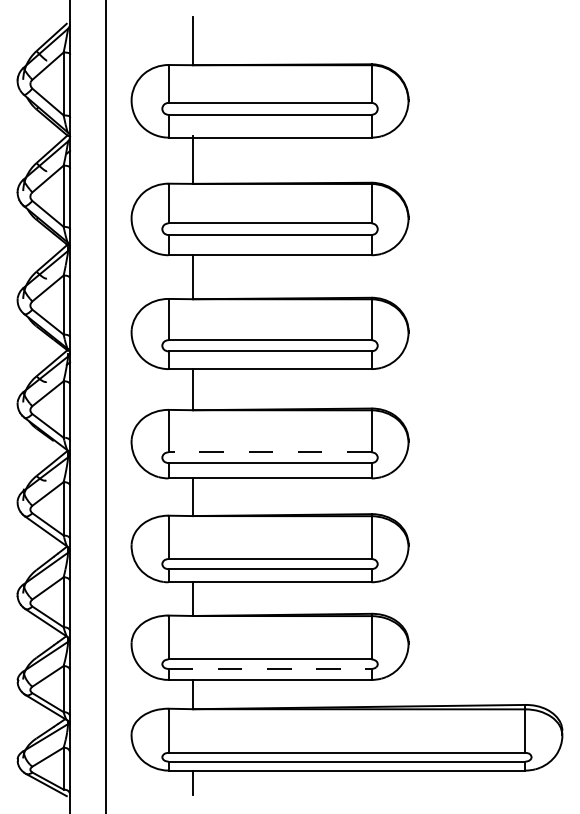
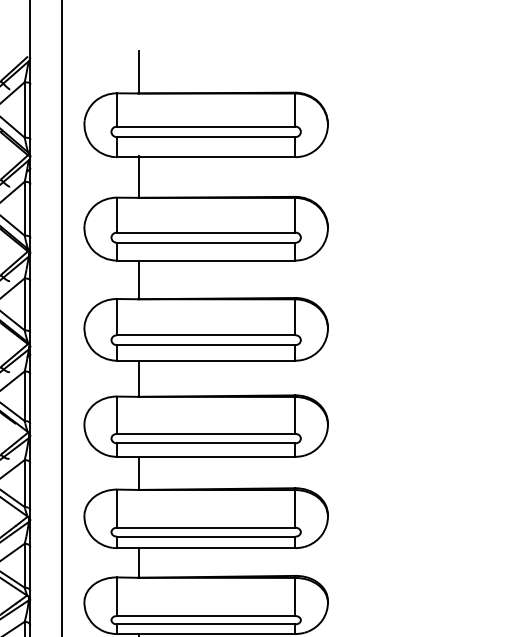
line: (270, 452) -> (206, 434), dashed -> solid
line: (270, 668) -> (206, 623), dashed -> solid

